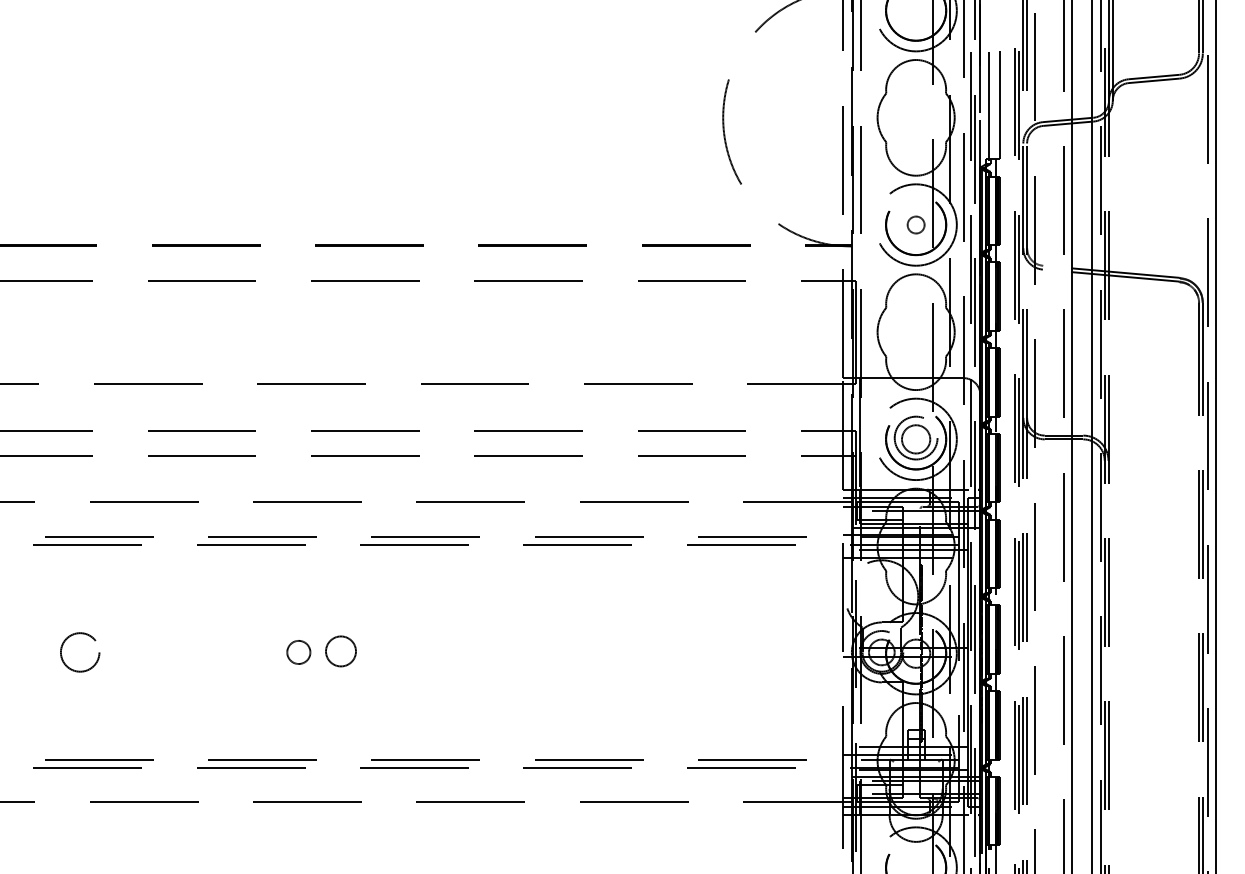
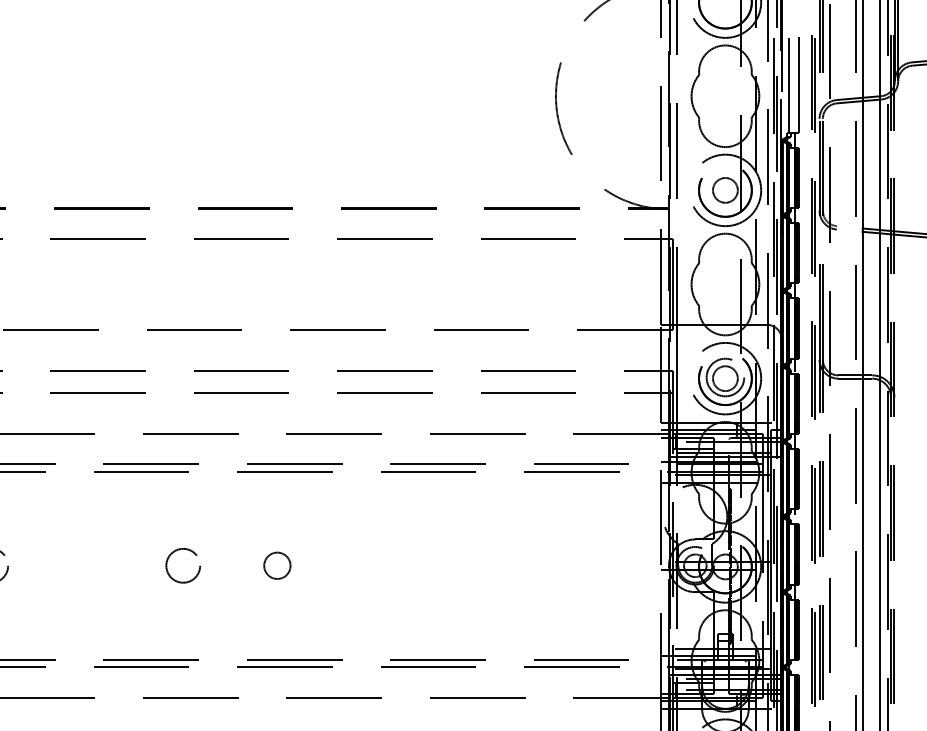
circle: (915, 224) -> (724, 189), size x1.67
circle: (340, 651) -> (276, 565), moved
circle: (298, 652) -> (182, 565), size x1.67

